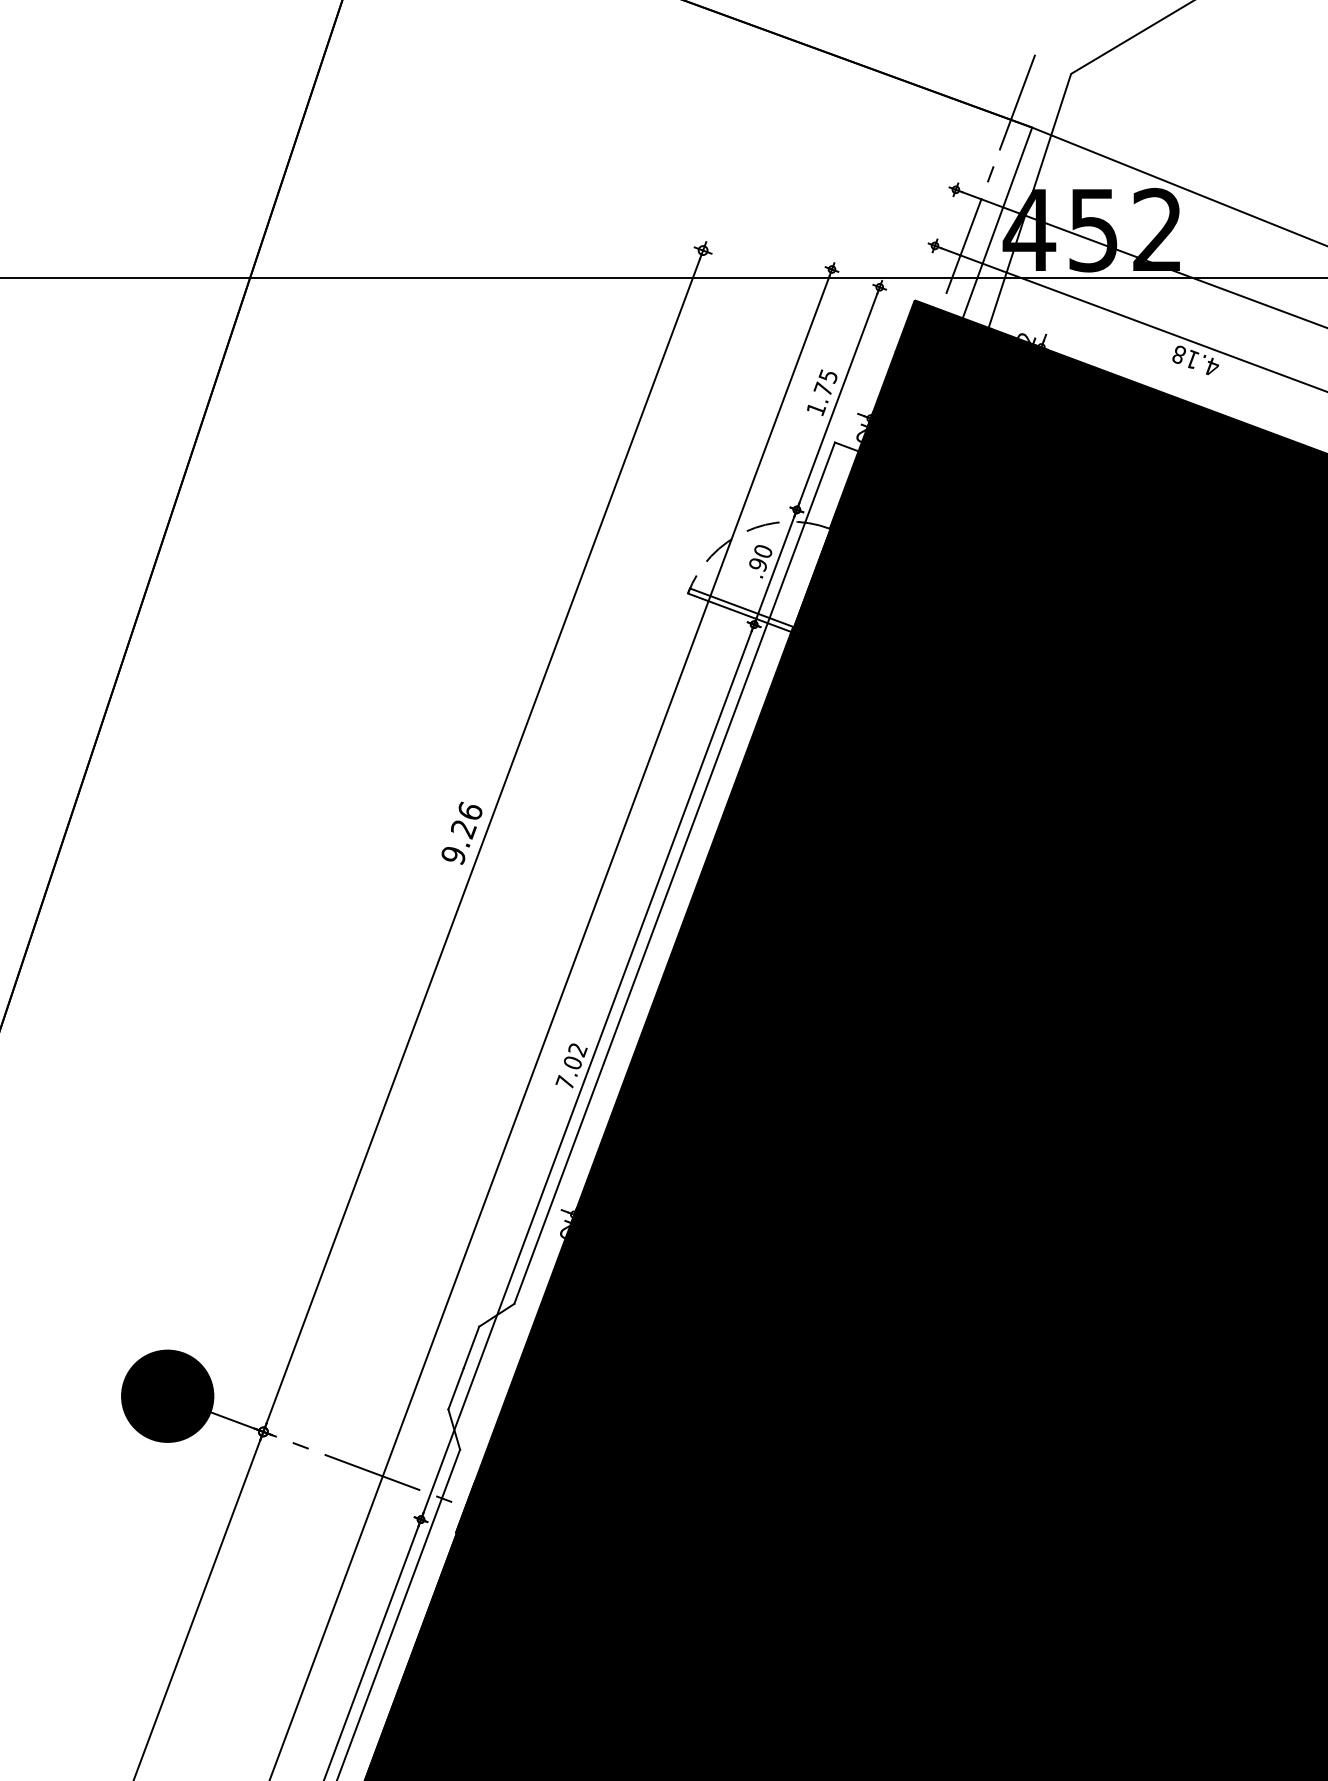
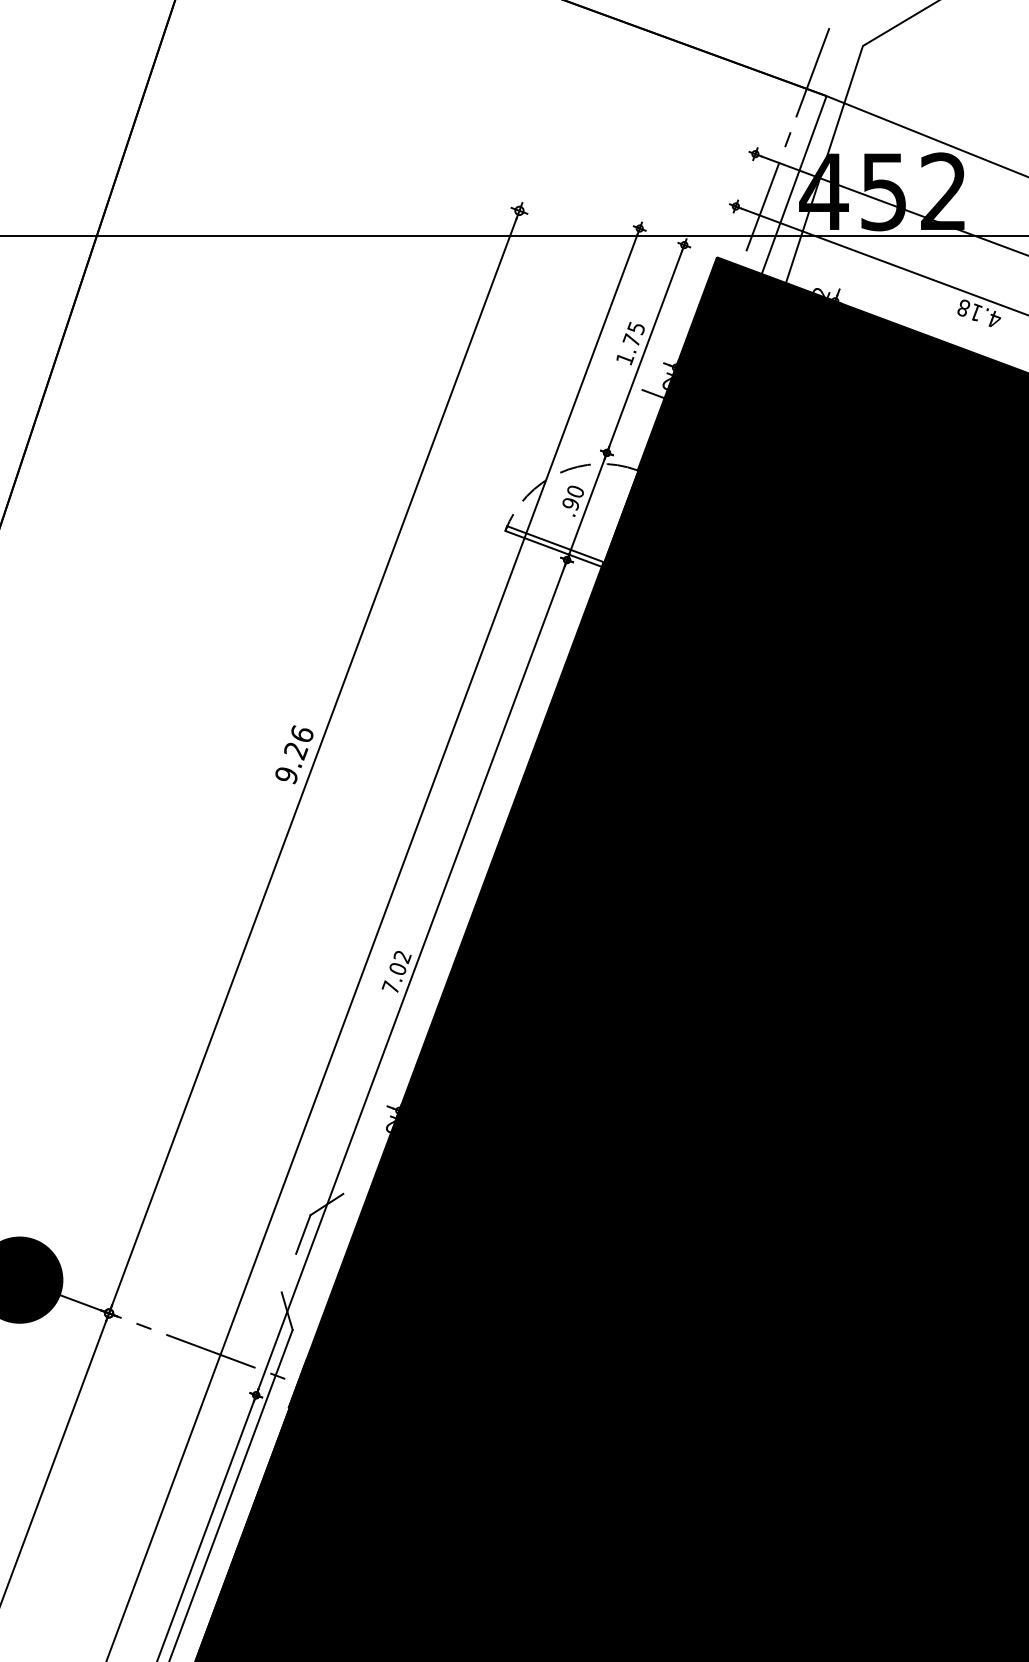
line: (674, 872) -> (492, 791), removed
line: (455, 1388) -> (288, 1272), removed

